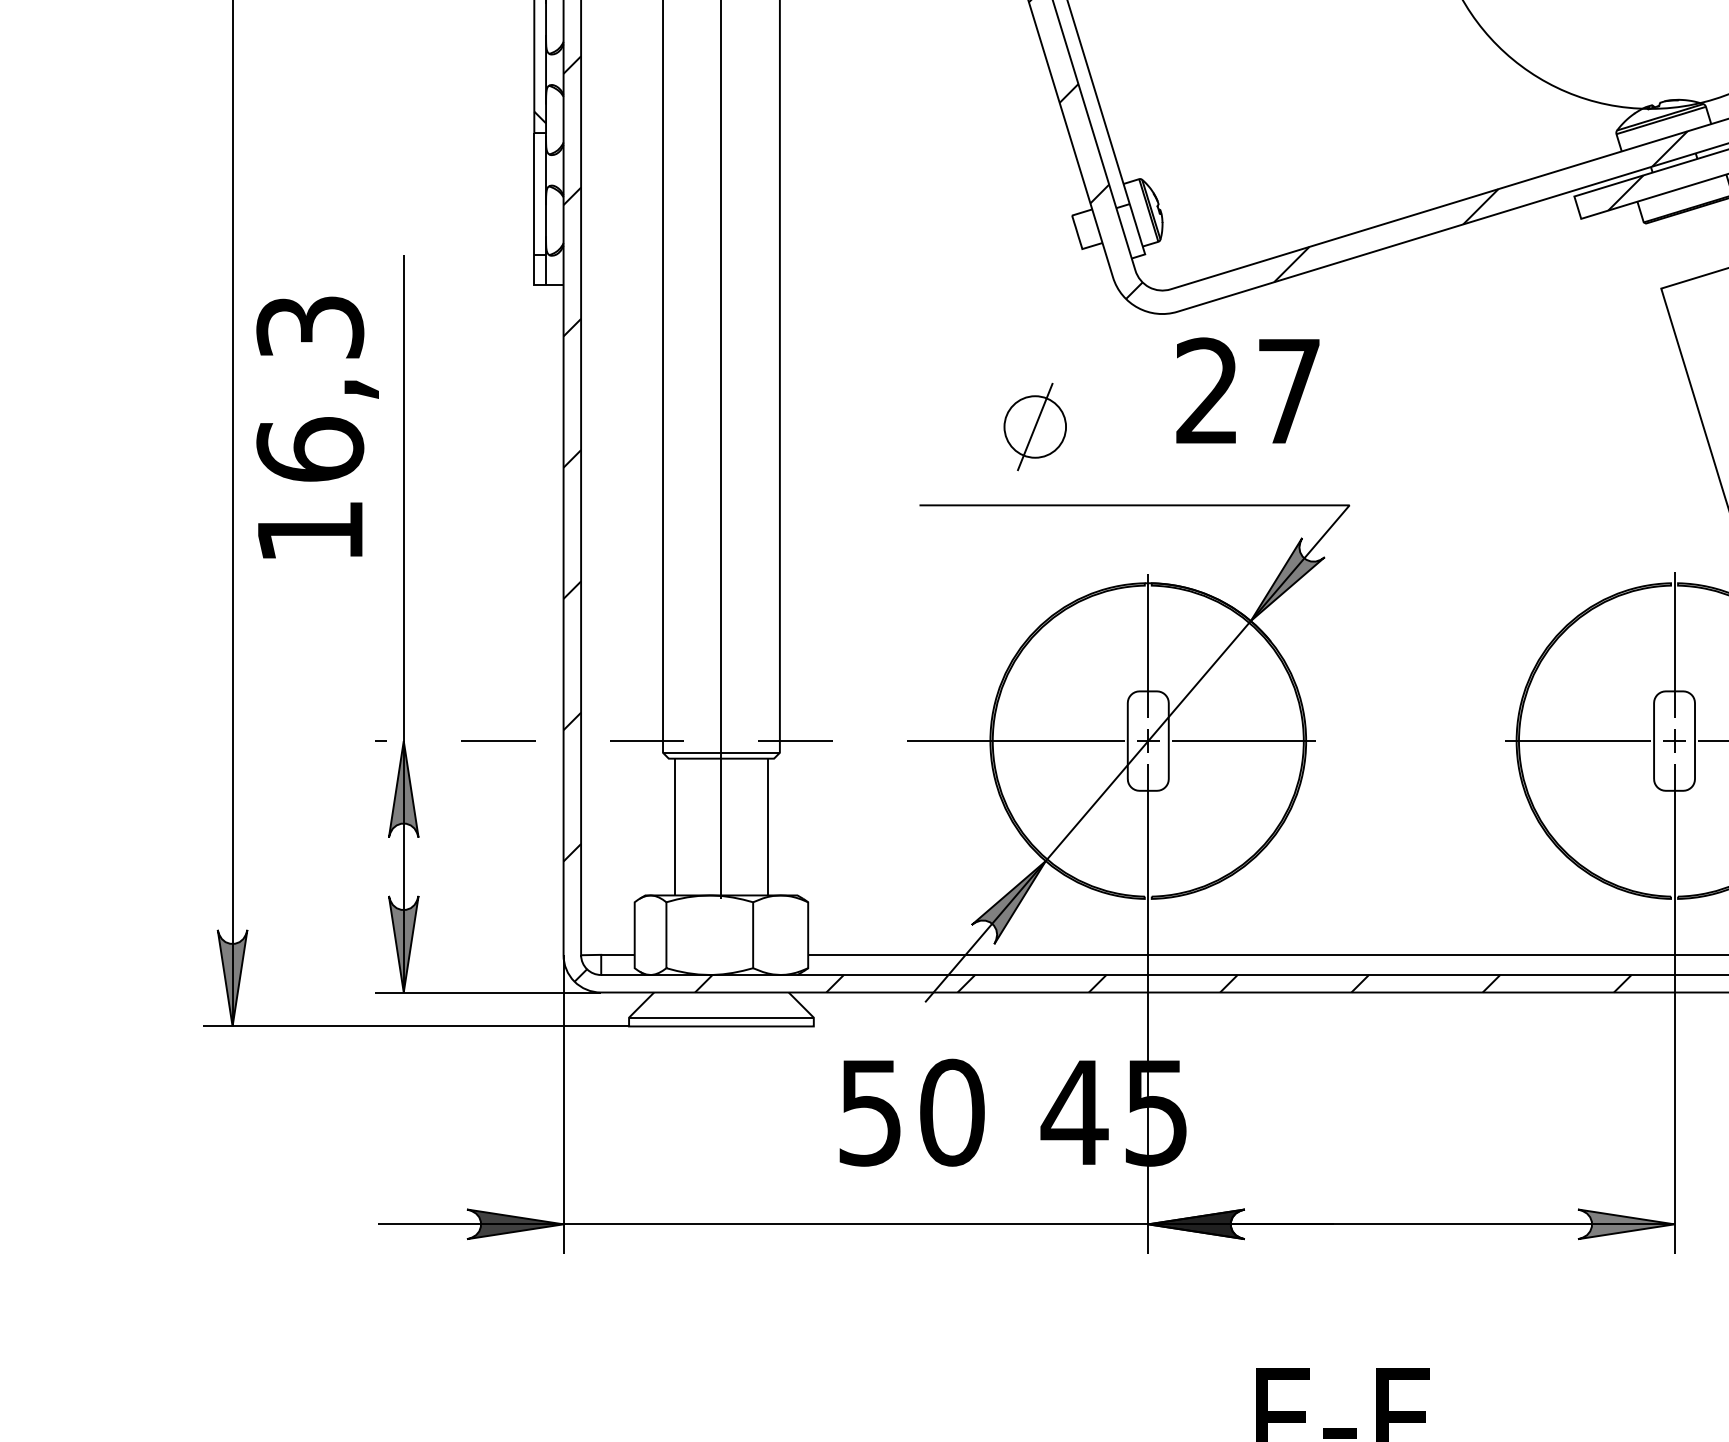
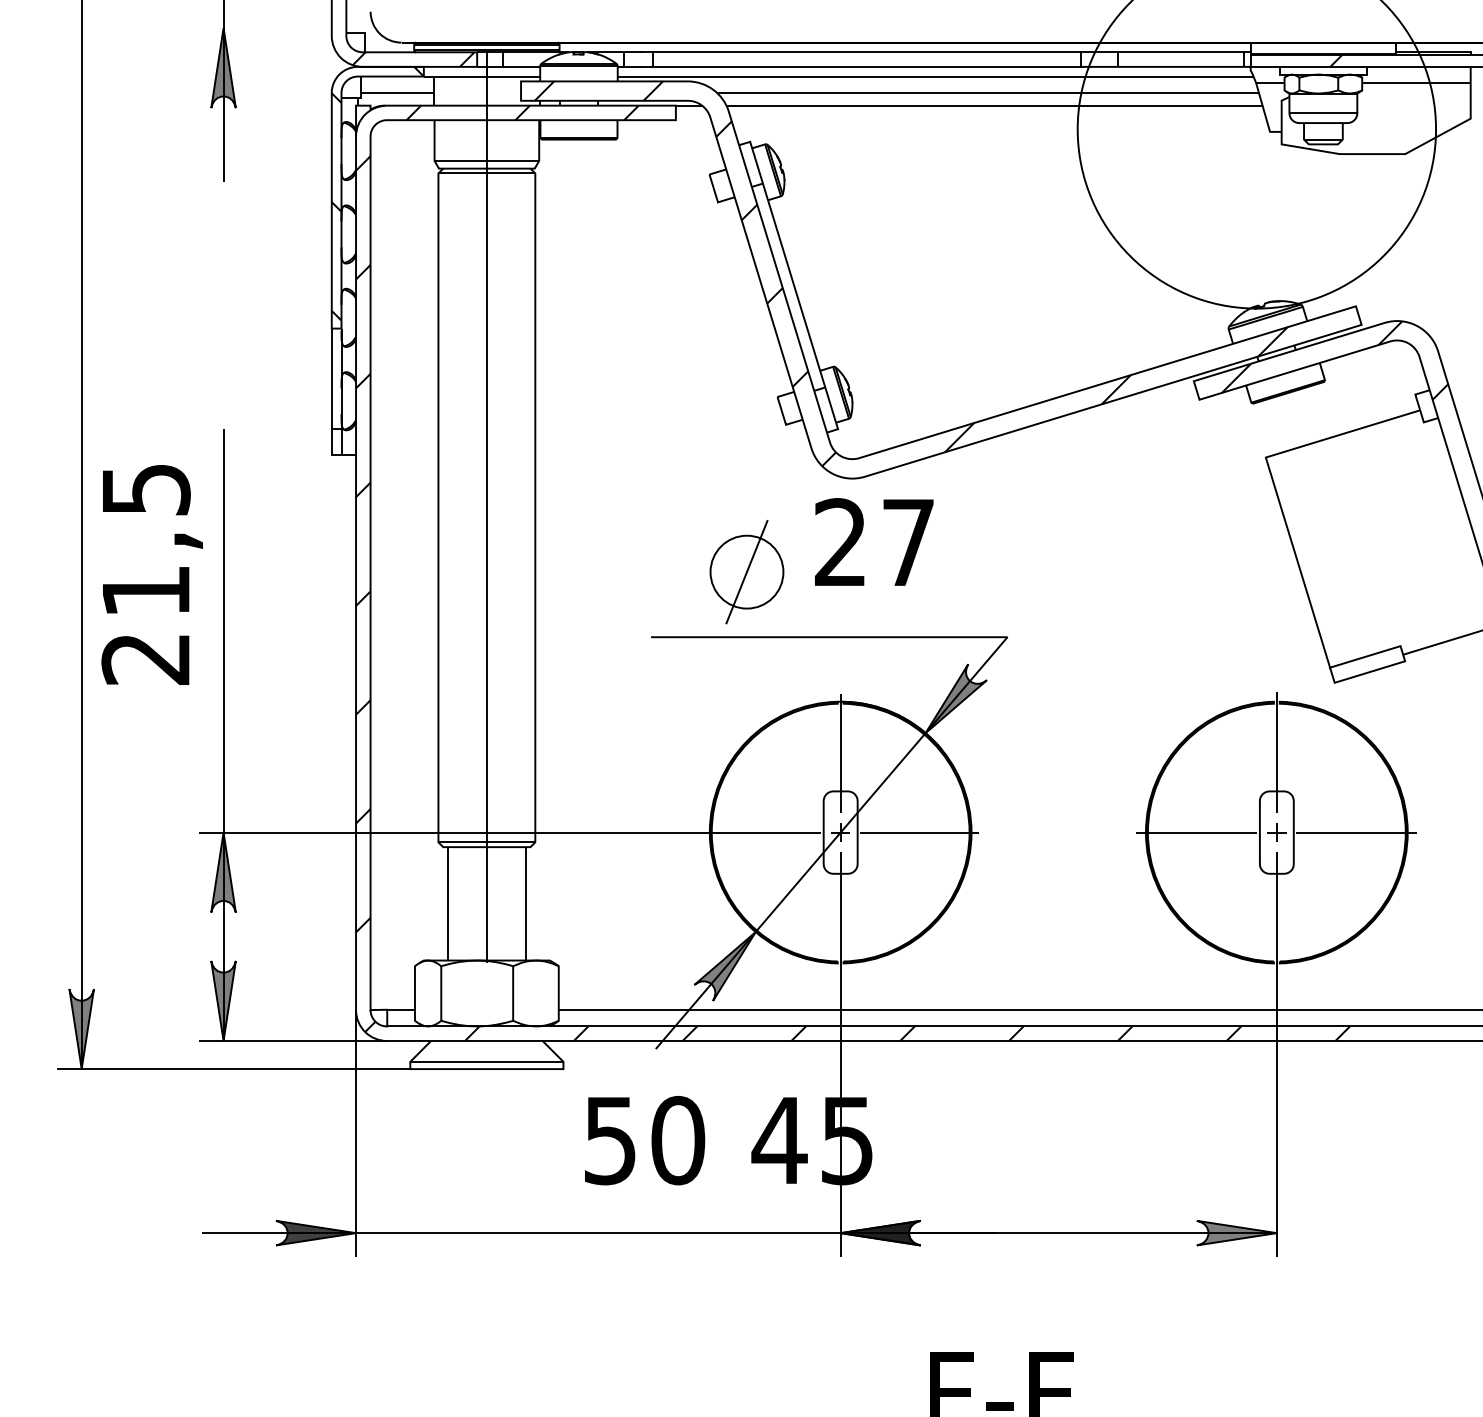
text: (1248, 389) -> (874, 541), moved
part: (1034, 427) -> (746, 572), size x1.43
text: (309, 429) -> (145, 574), 16,3 -> 21,5
line: (677, 740) -> (450, 832), dashed -> solid

